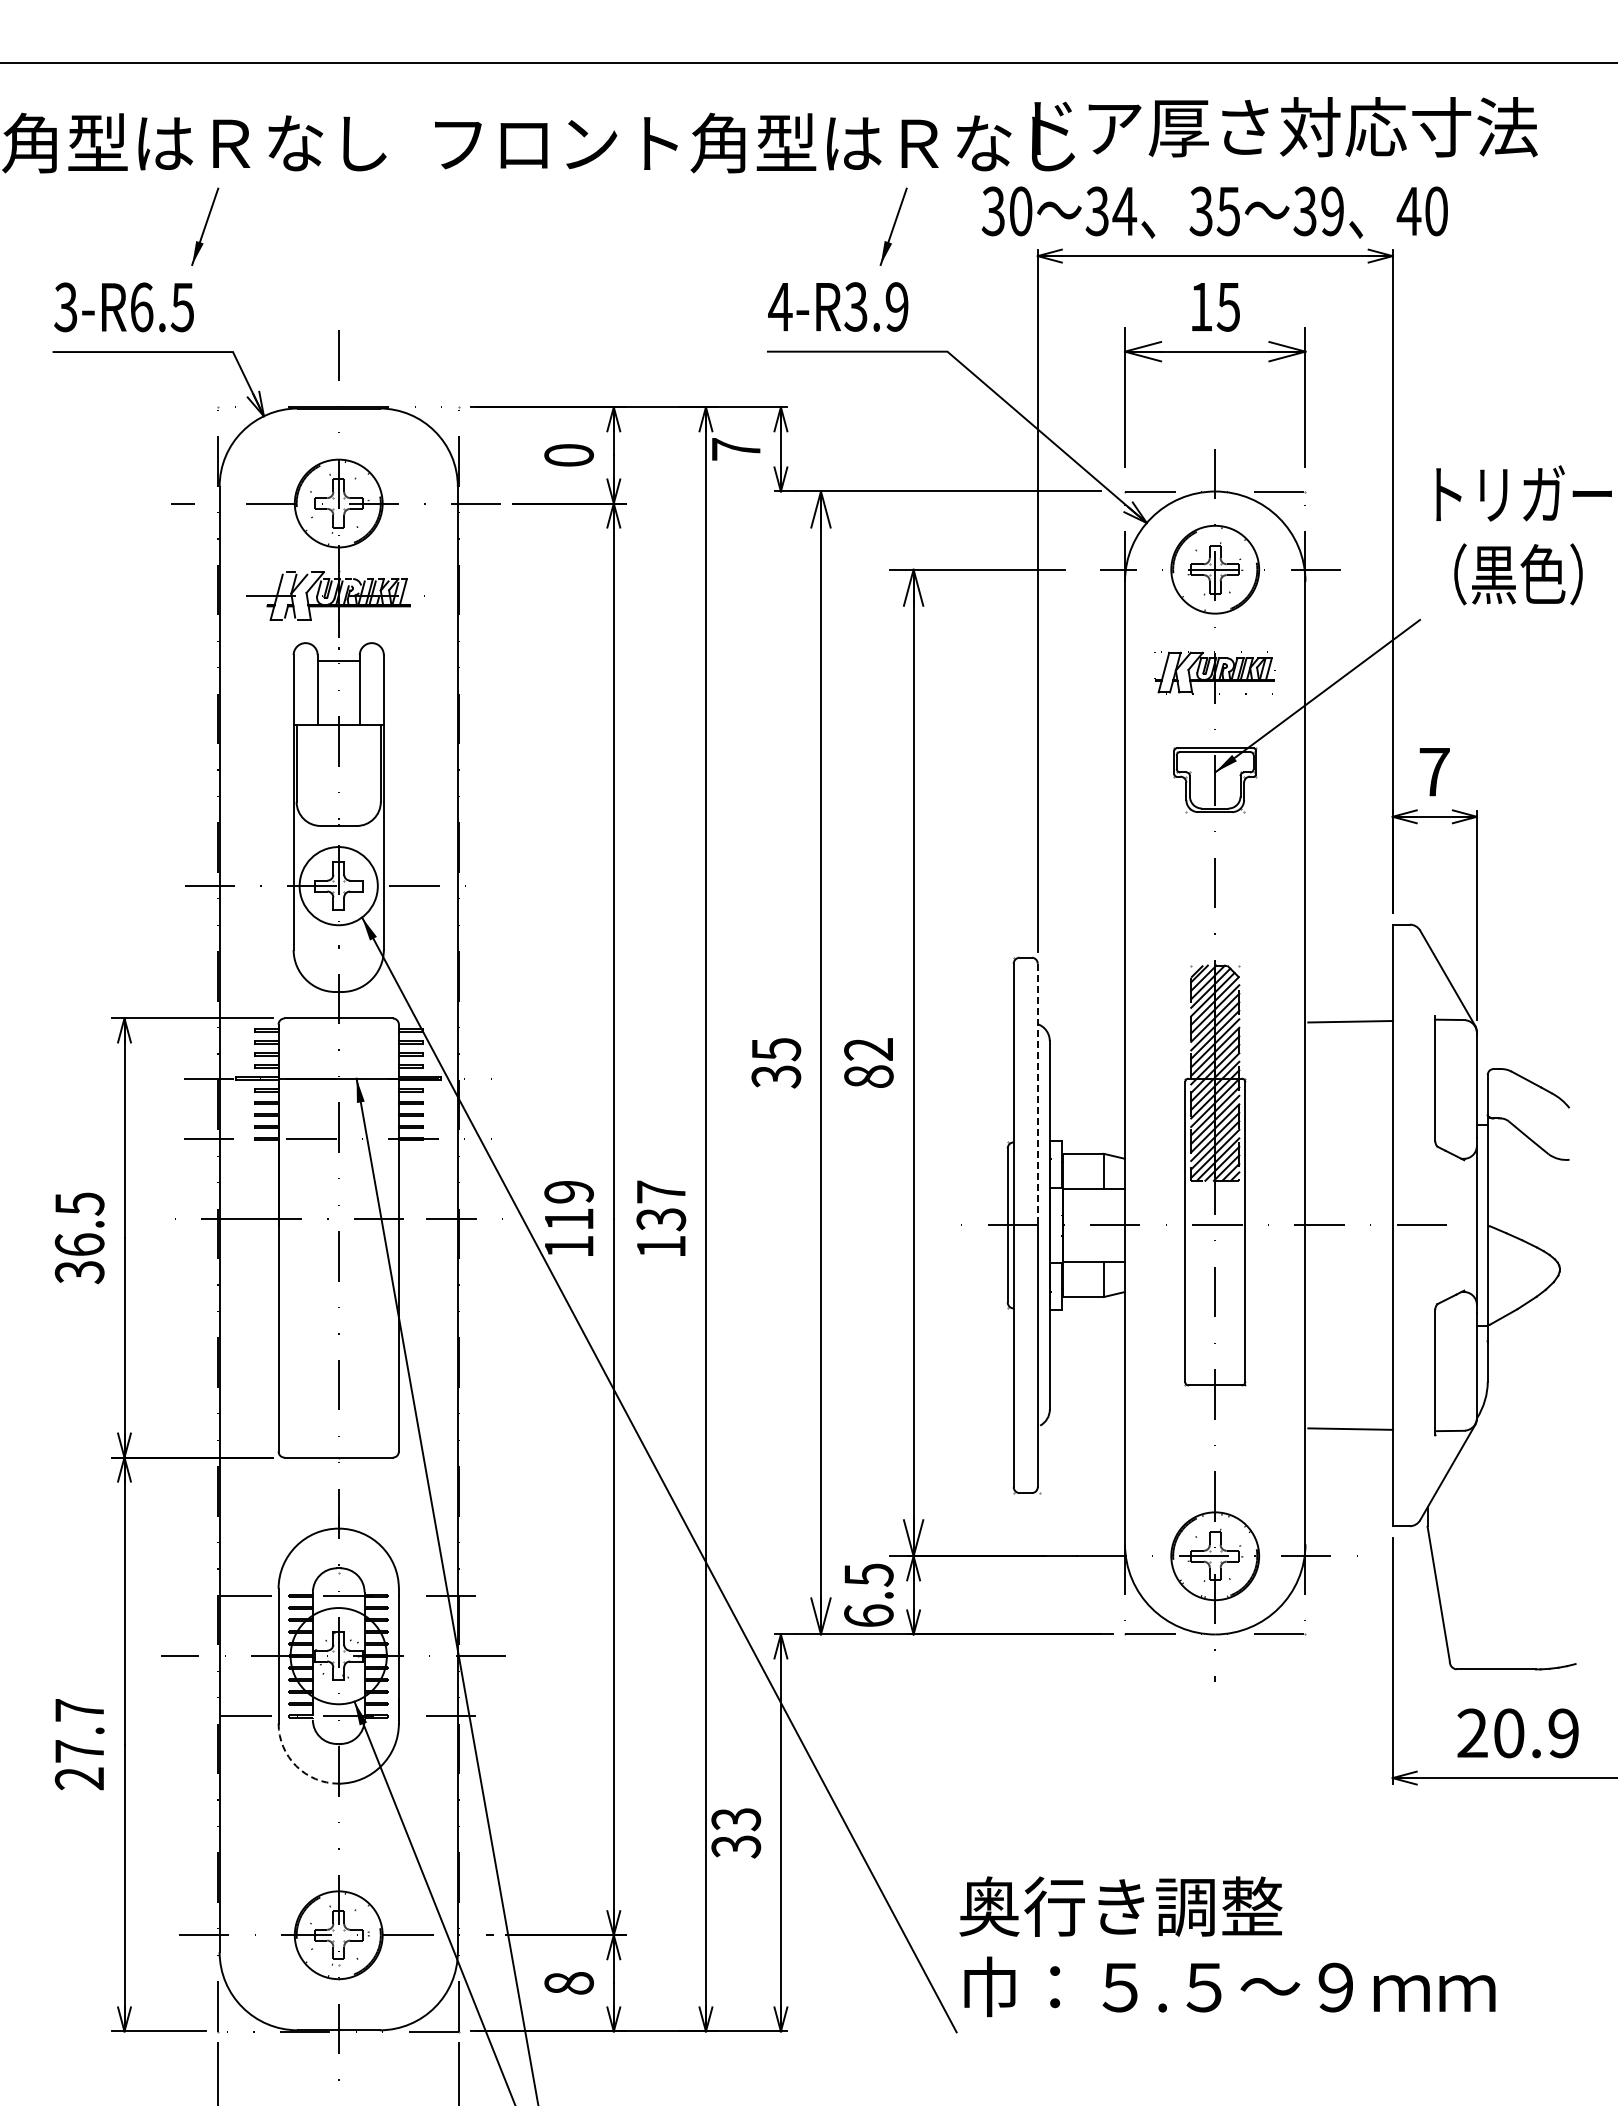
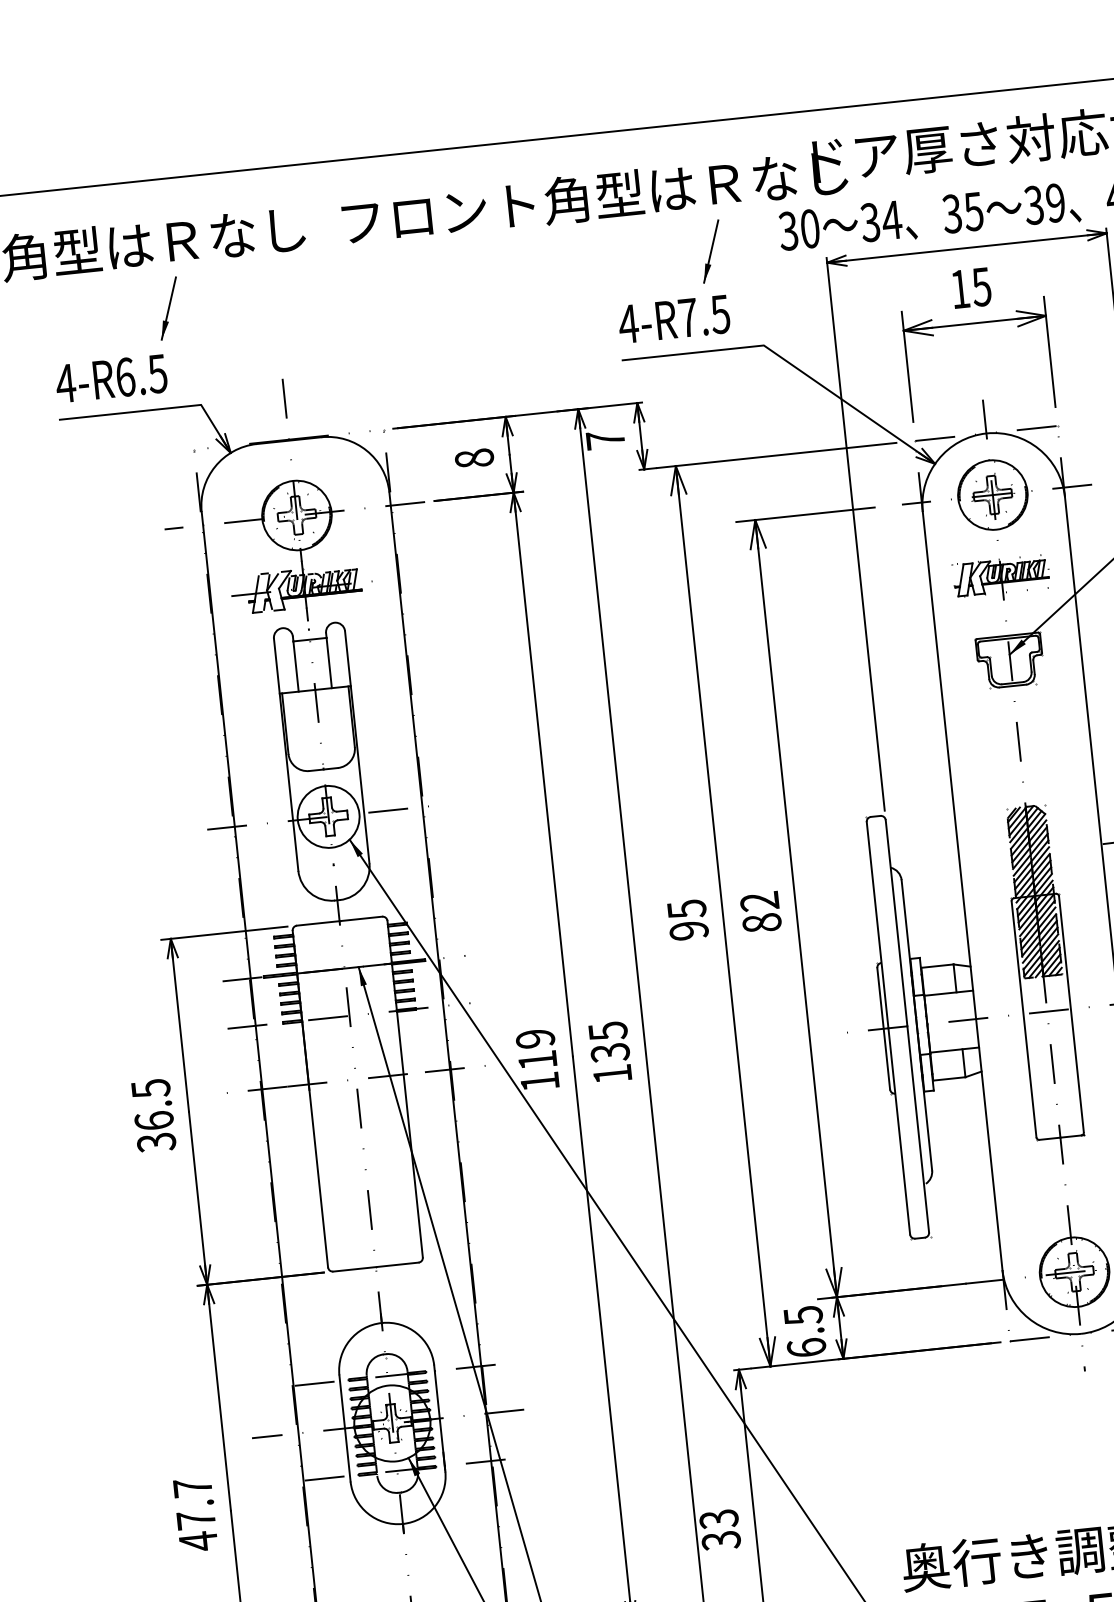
text: (876, 306) -> (704, 315), 4-R3.9 -> 4-R7.5
text: (65, 307) -> (65, 383), 3-R6.5 -> 4-R6.5
text: (568, 455) -> (473, 458), 0 -> 8
text: (776, 1076) -> (689, 930), 35 -> 95
line: (1037, 1094) -> (896, 923), dashed -> solid
text: (661, 1192) -> (608, 1031), 137 -> 135
arc: (296, 1766) -> (368, 1513), dashed -> solid
text: (78, 1778) -> (197, 1541), 27.7 -> 47.7

